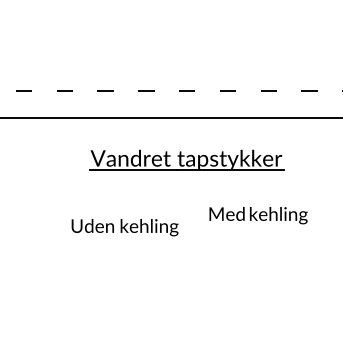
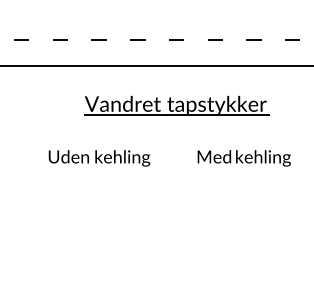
text: (124, 227) -> (98, 158), moved

